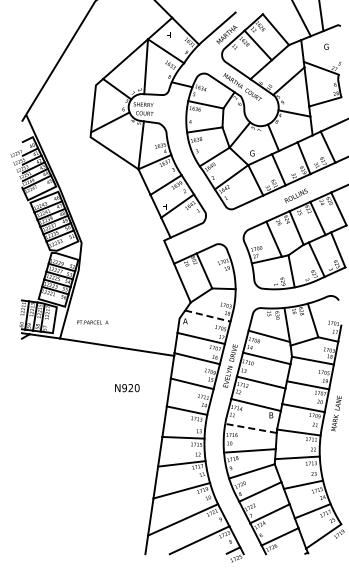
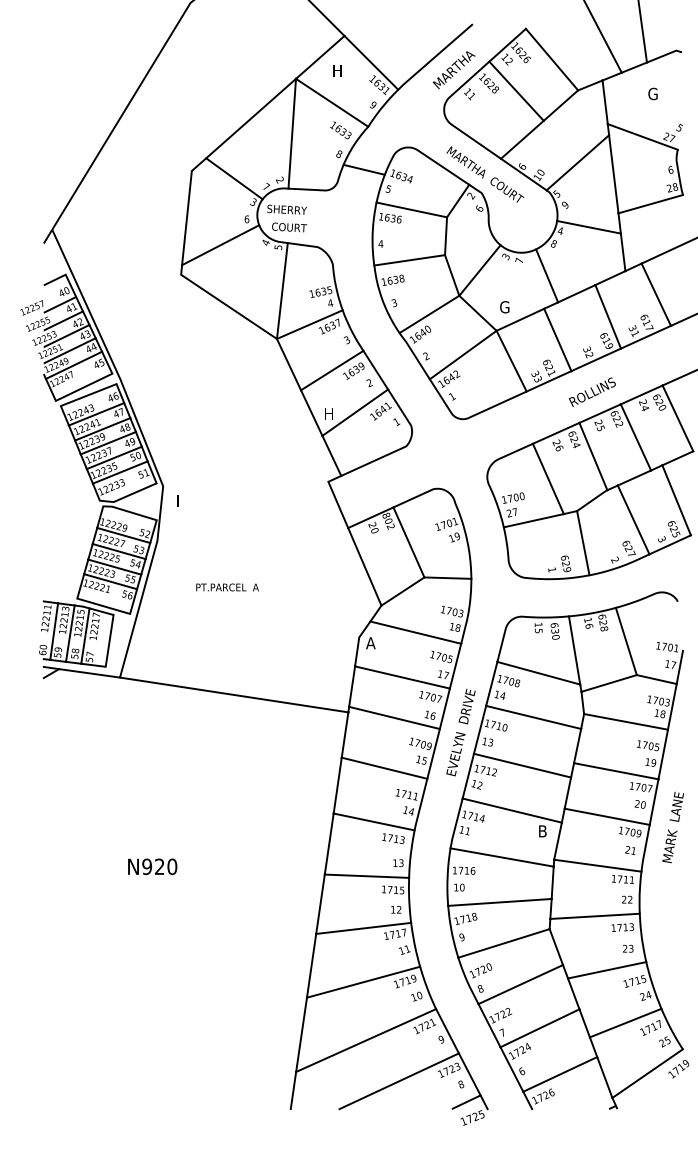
line: (208, 316) -> (417, 633), dashed -> solid
text: (92, 322) -> (226, 587), moved
text: (127, 388) -> (152, 867), moved
line: (250, 428) -> (501, 857), dashed -> solid

